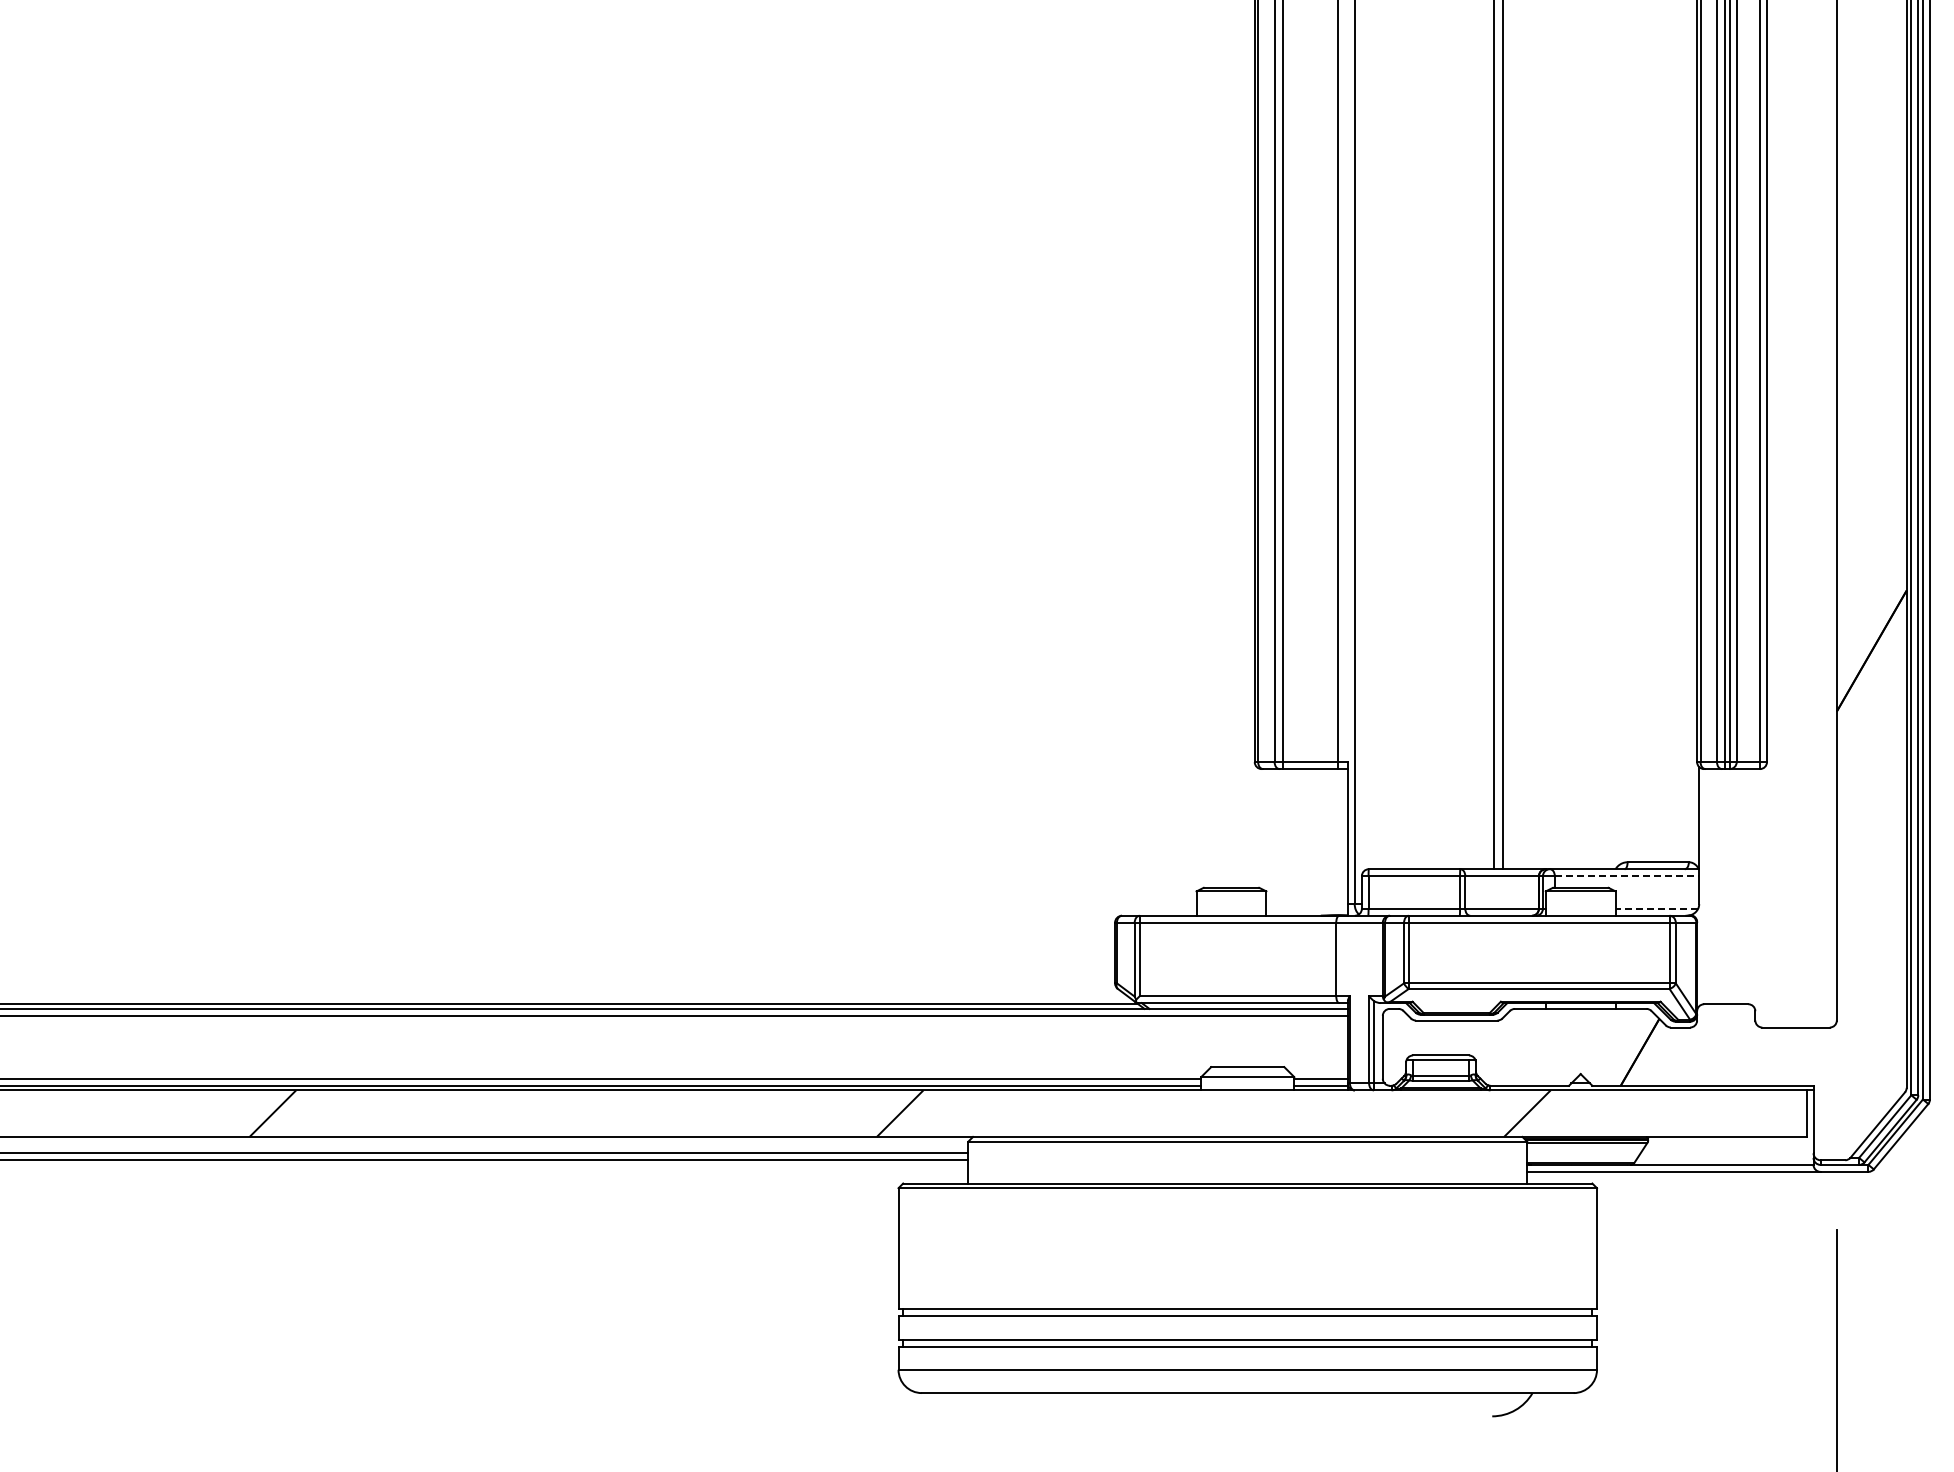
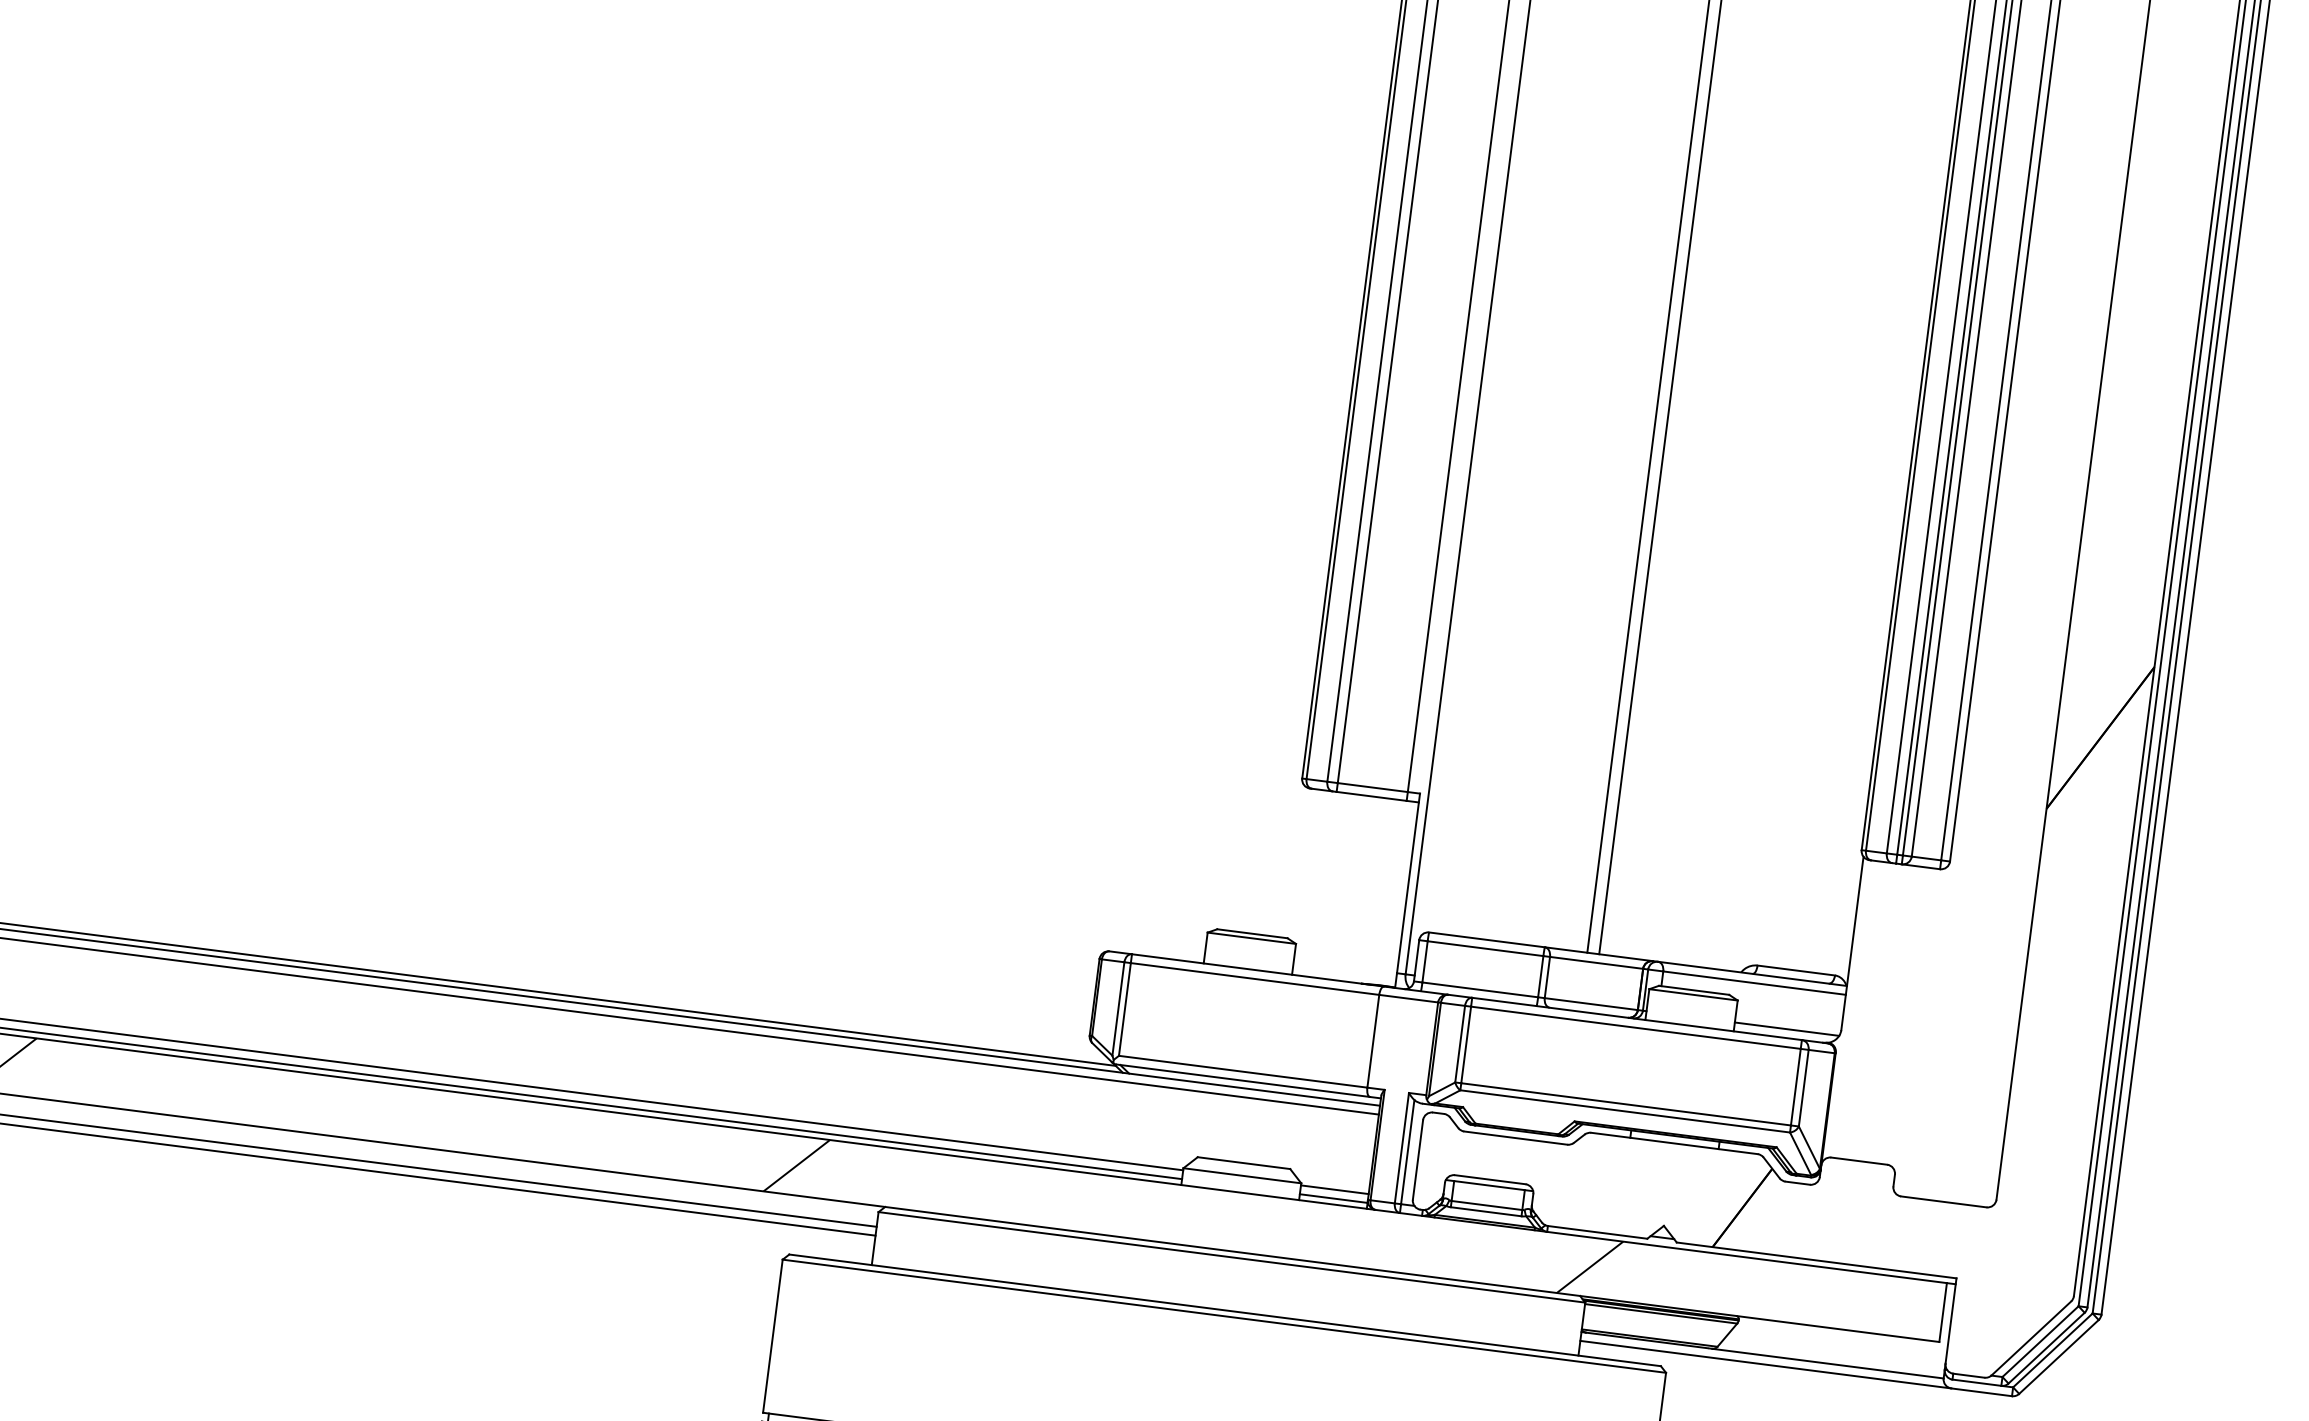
line: (1627, 876) -> (1755, 983), dashed -> solid
line: (1656, 908) -> (1786, 1028), dashed -> solid

